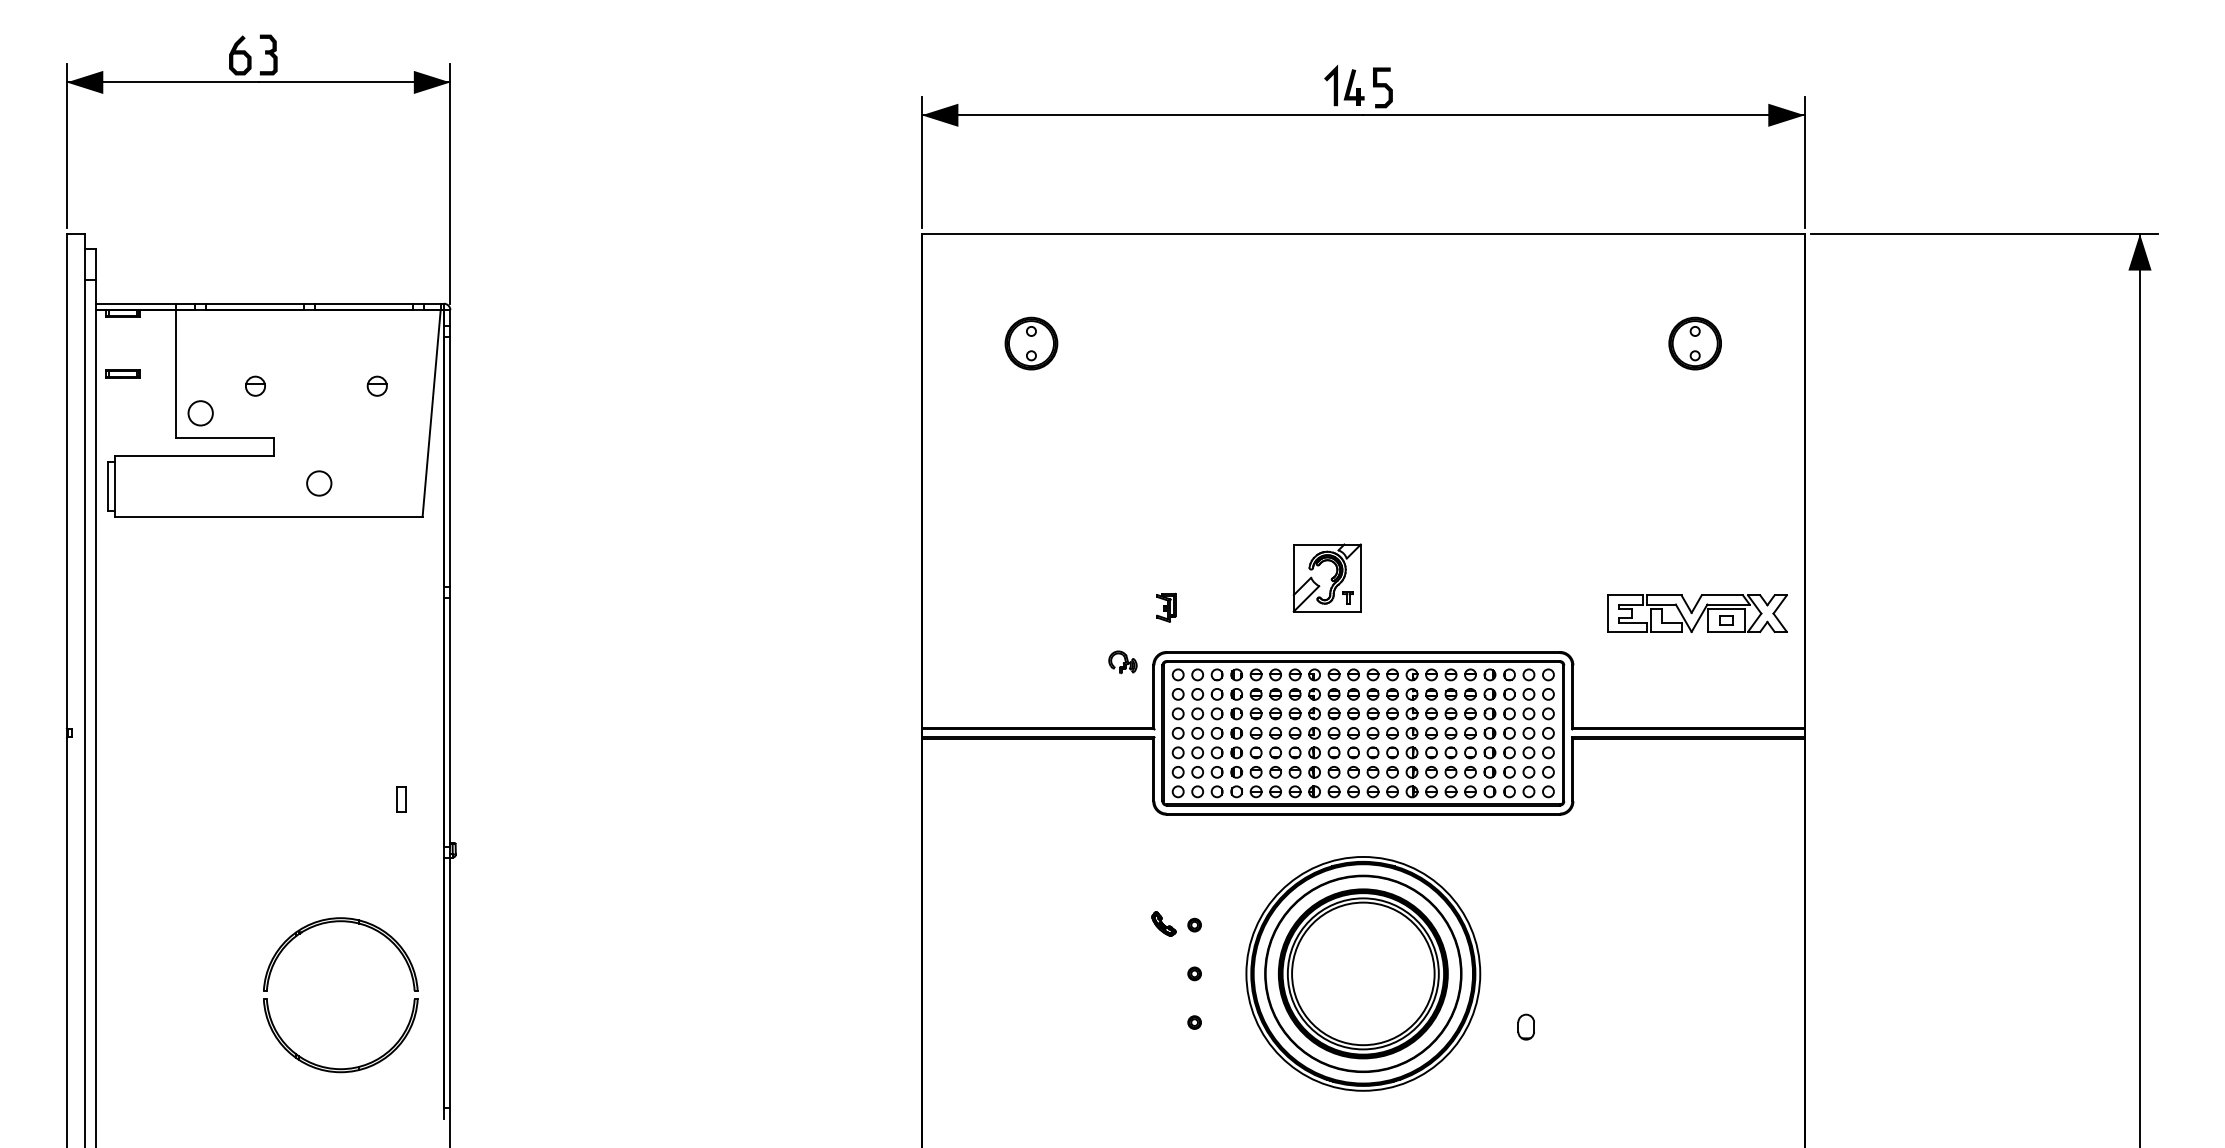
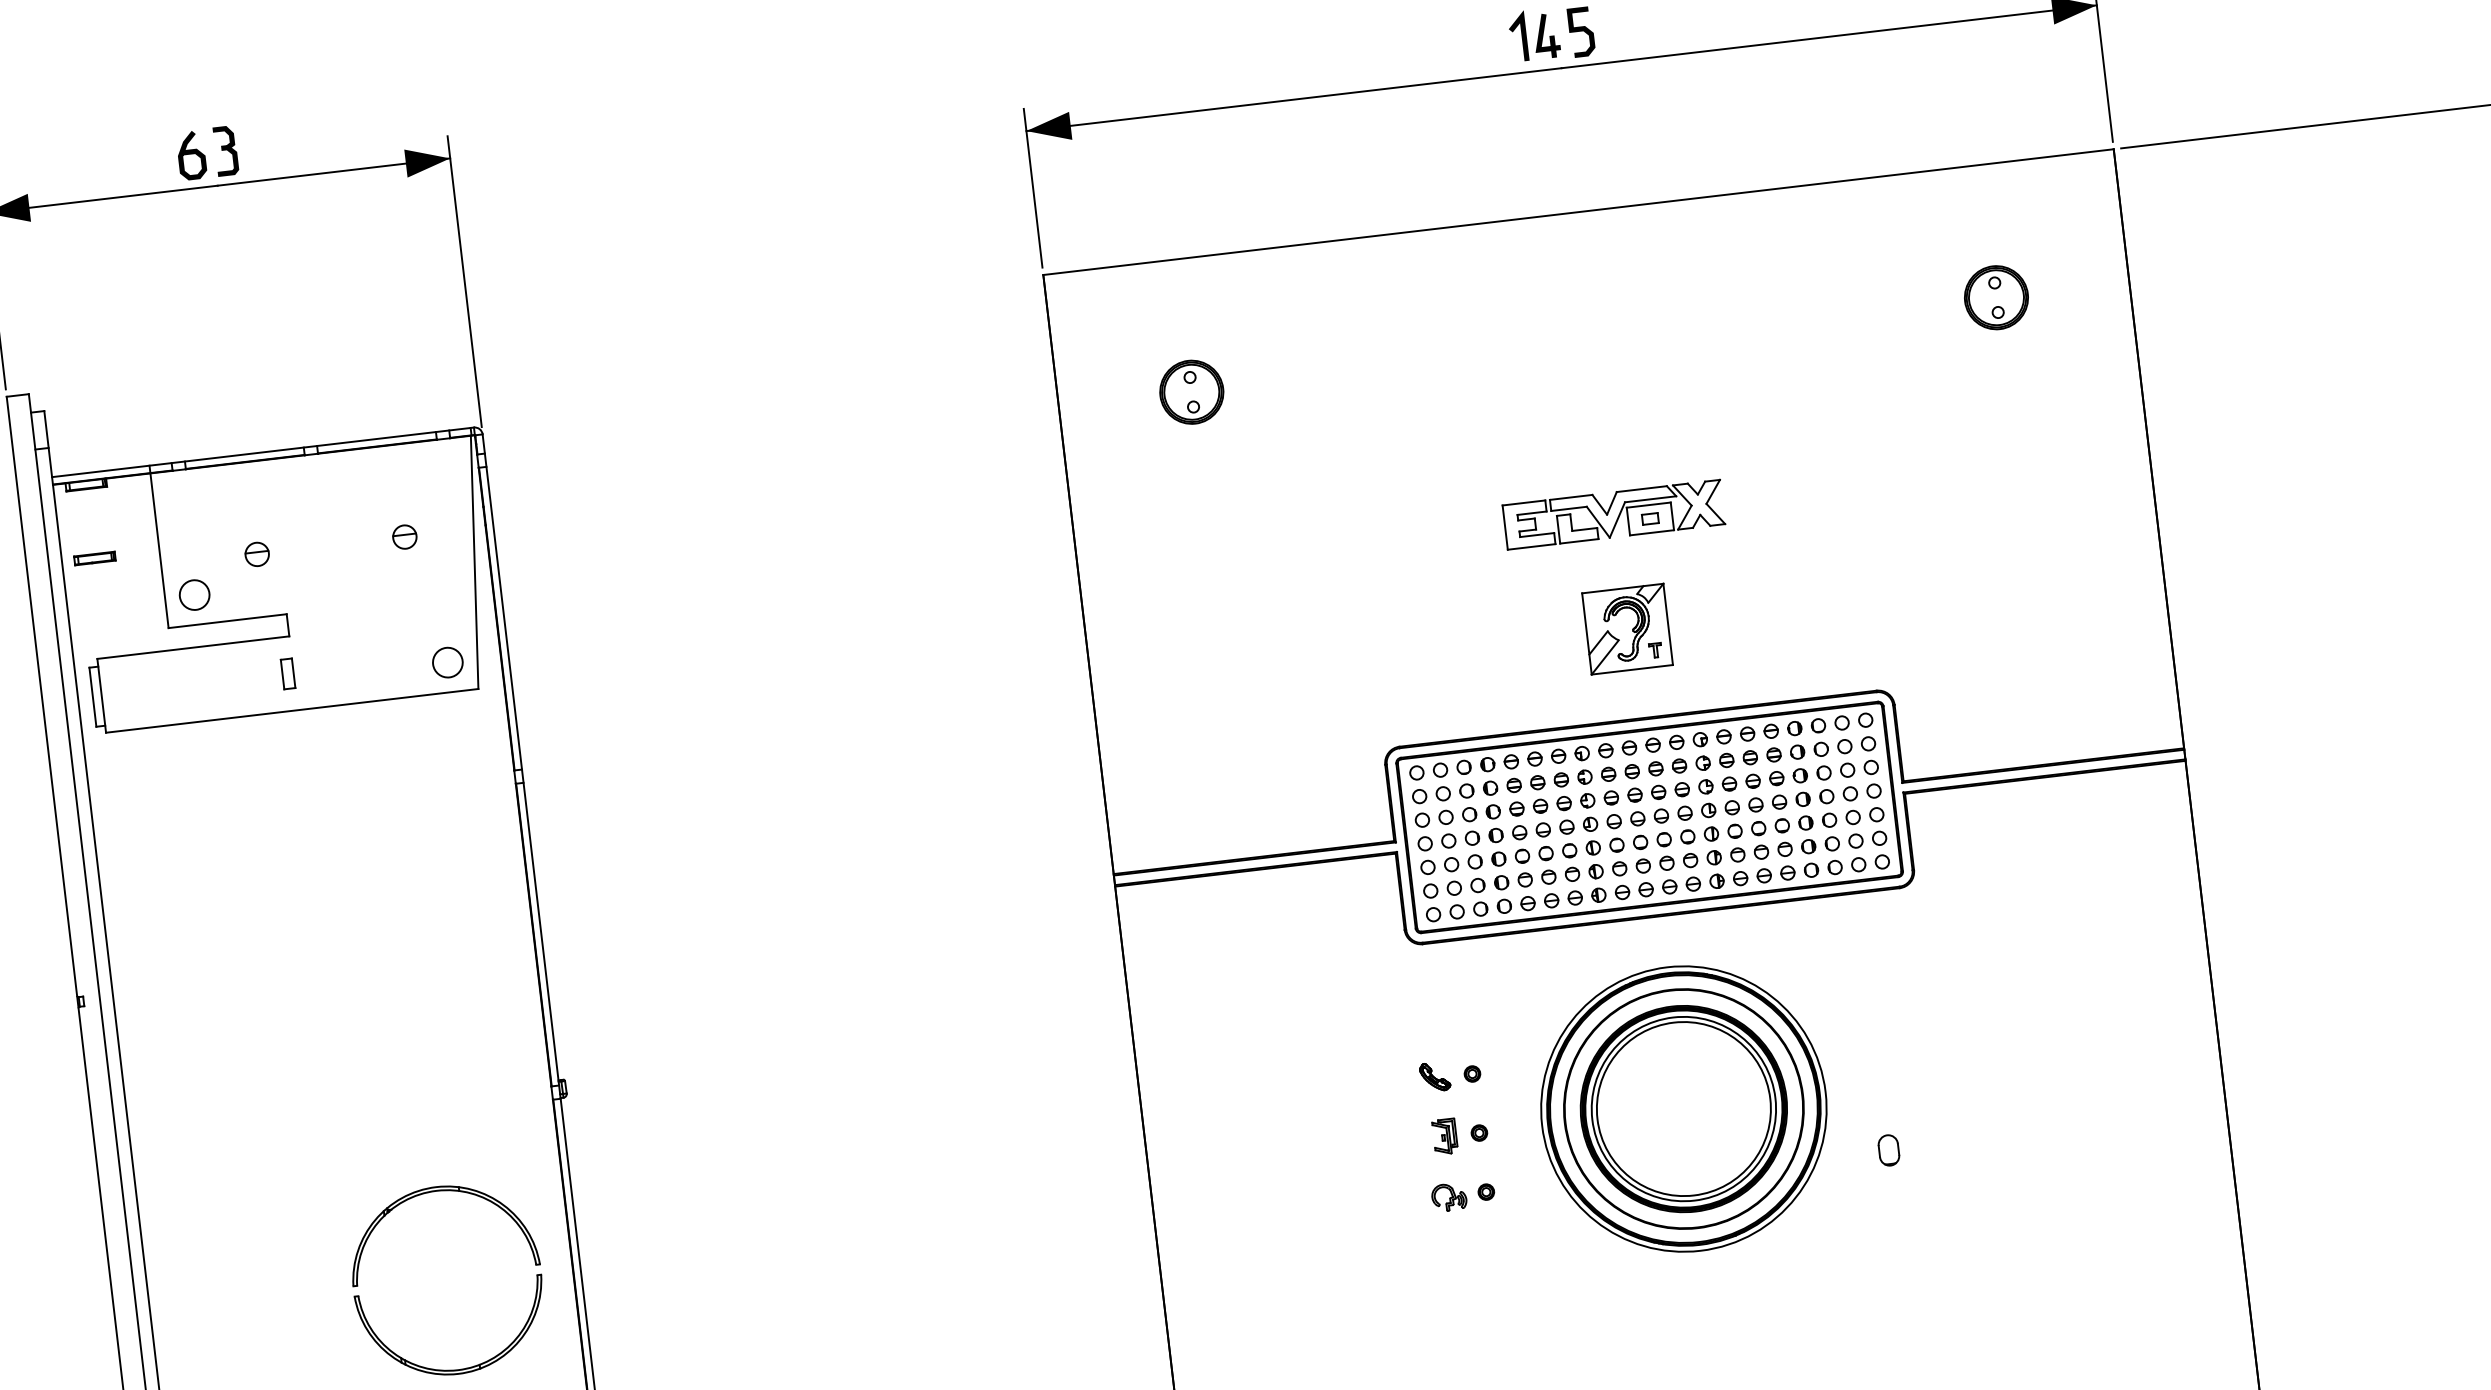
circle: (319, 483) -> (448, 662), moved
part: (1326, 577) -> (1626, 628), moved
part: (1166, 607) -> (1445, 1136), moved
part: (1697, 613) -> (1614, 514), moved
part: (1122, 662) -> (1448, 1197), moved
part: (401, 799) -> (288, 673), moved

